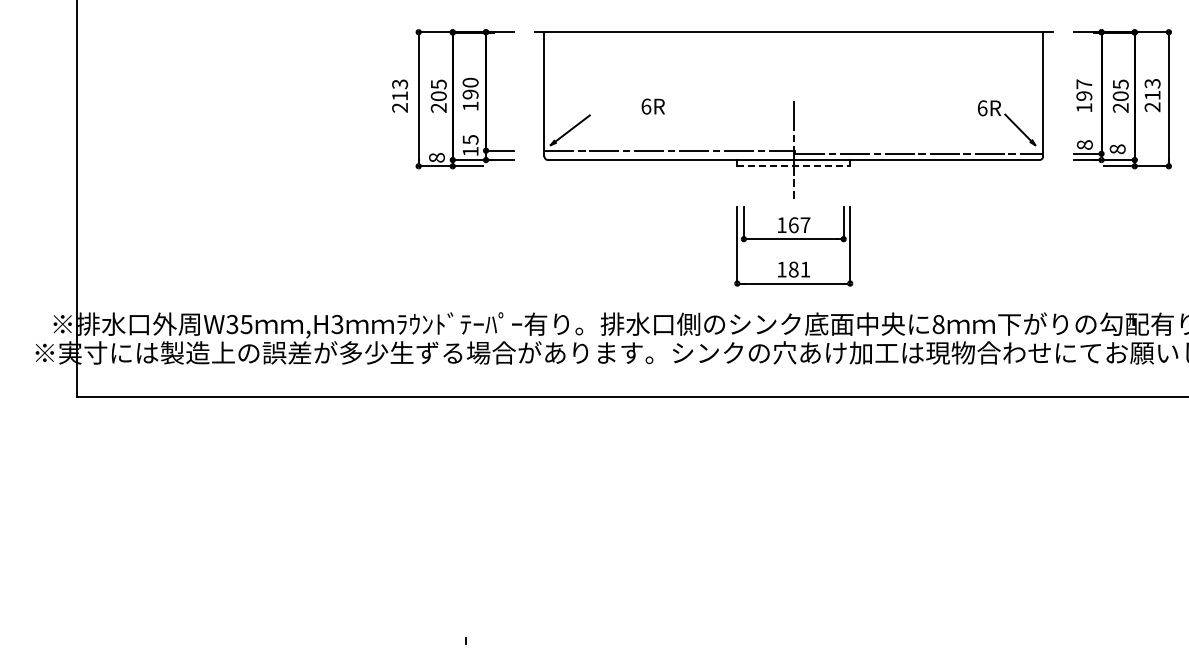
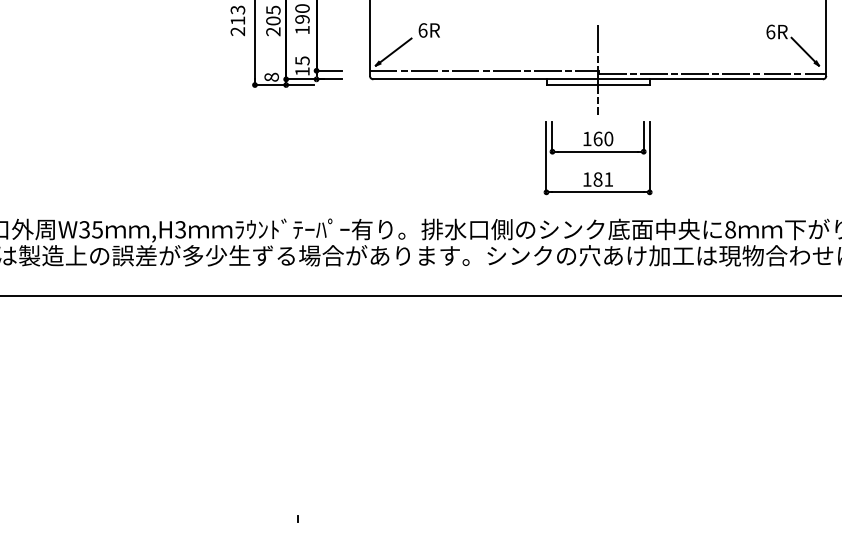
text: (652, 106) -> (428, 30), moved
line: (794, 166) -> (598, 85), dashed -> solid
text: (805, 225) -> (608, 139), 167 -> 160

